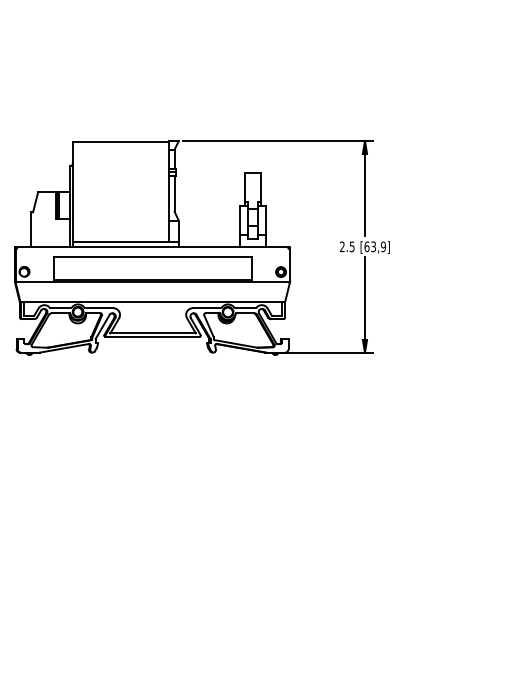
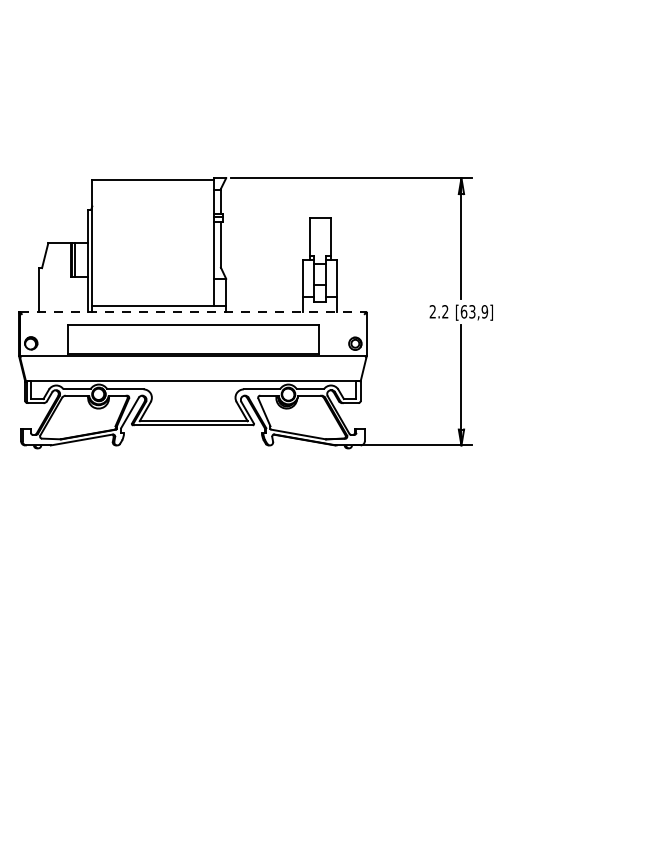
line: (152, 246) -> (192, 311), solid -> dashed
text: (352, 246) -> (445, 311), 2.5 -> 2.2

